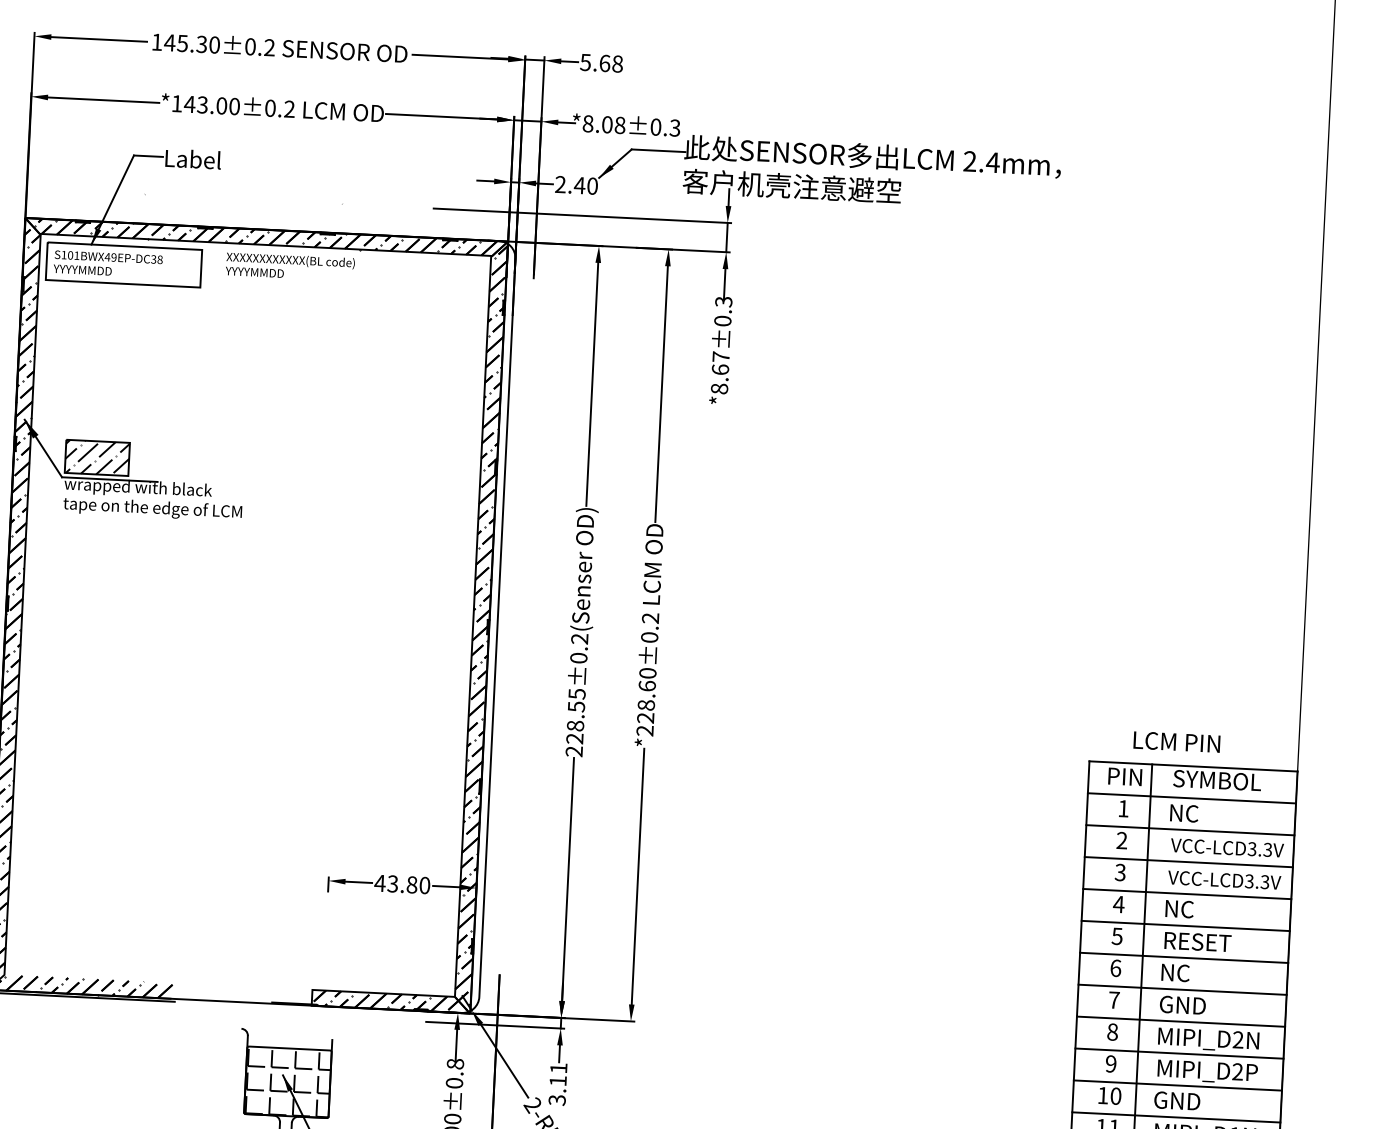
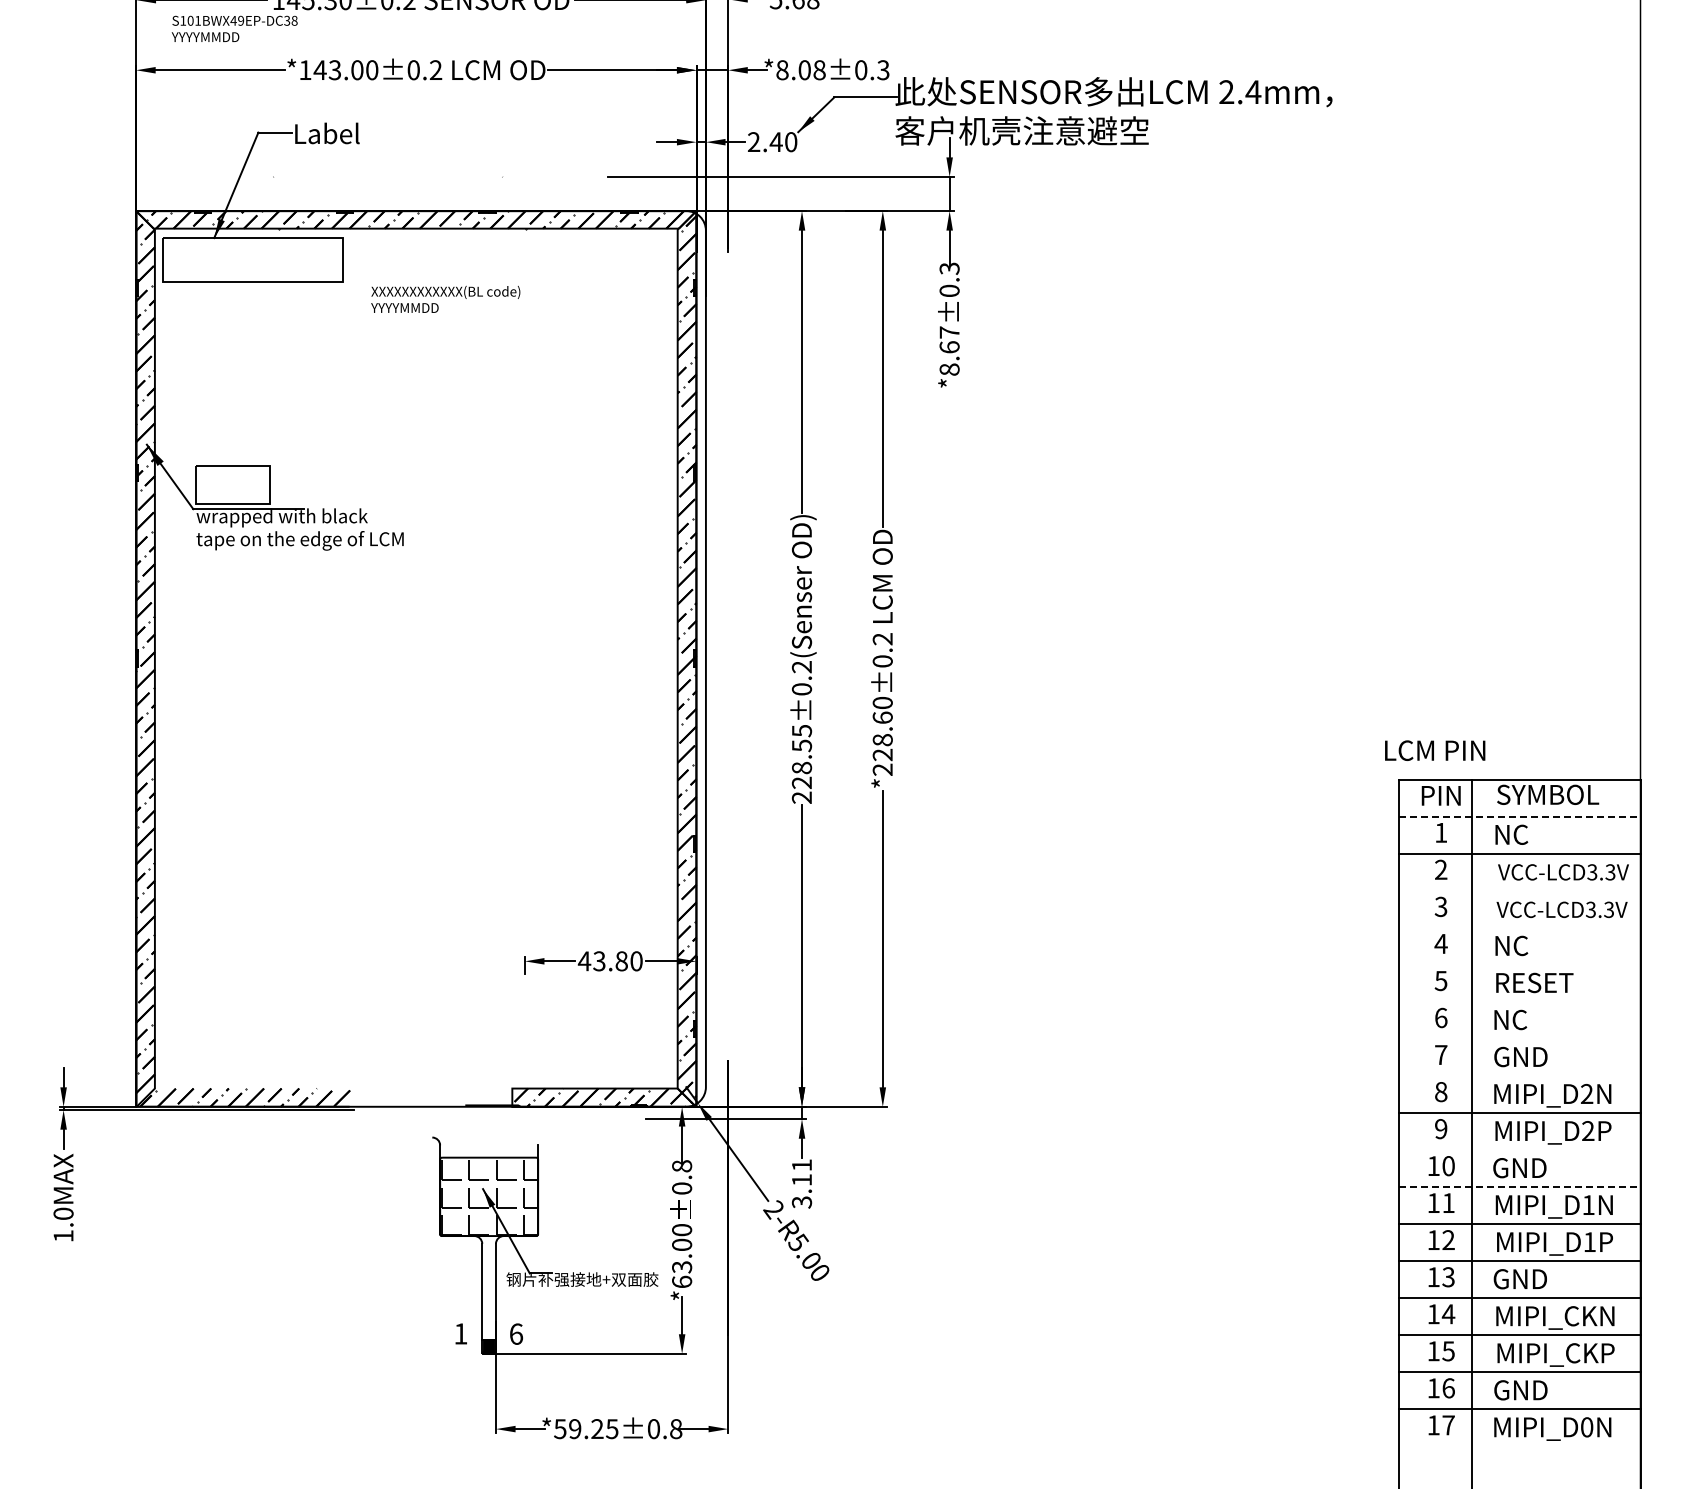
text: (108, 263) -> (234, 28), moved
text: (290, 265) -> (445, 298), moved
hatch: (97, 457) -> (233, 484), removed
text: (1177, 741) -> (1435, 750), moved
line: (1191, 797) -> (1519, 816), solid -> dashed
line: (1188, 861) -> (1519, 890), removed
line: (1187, 894) -> (1519, 928), removed
line: (1185, 926) -> (1519, 965), removed
line: (1183, 958) -> (1519, 1002), removed
line: (1182, 990) -> (1519, 1039), removed
line: (1180, 1022) -> (1519, 1076), removed
line: (1177, 1085) -> (1519, 1150), removed
line: (1176, 1117) -> (1519, 1187), solid -> dashed

